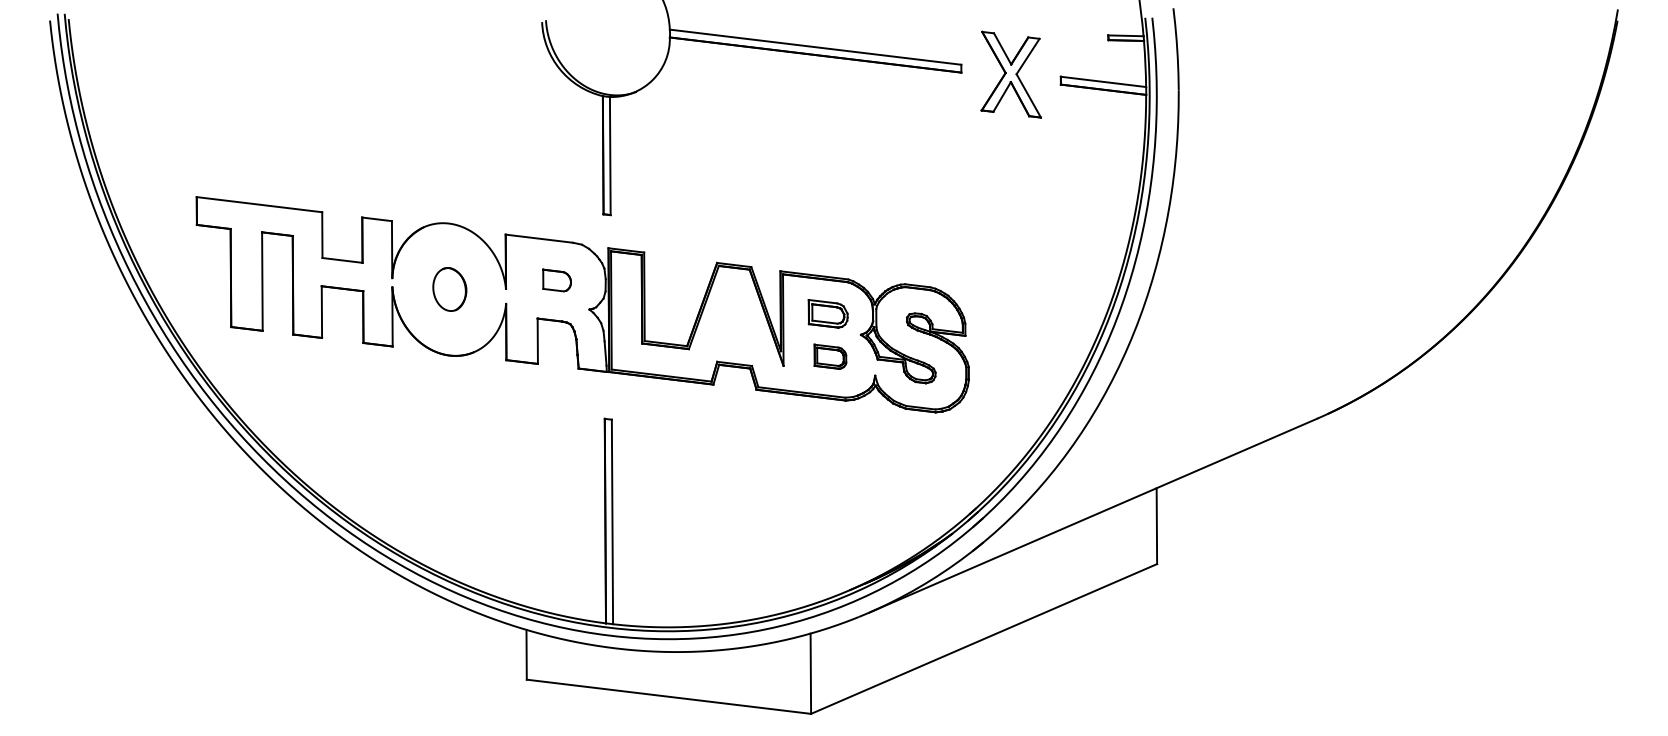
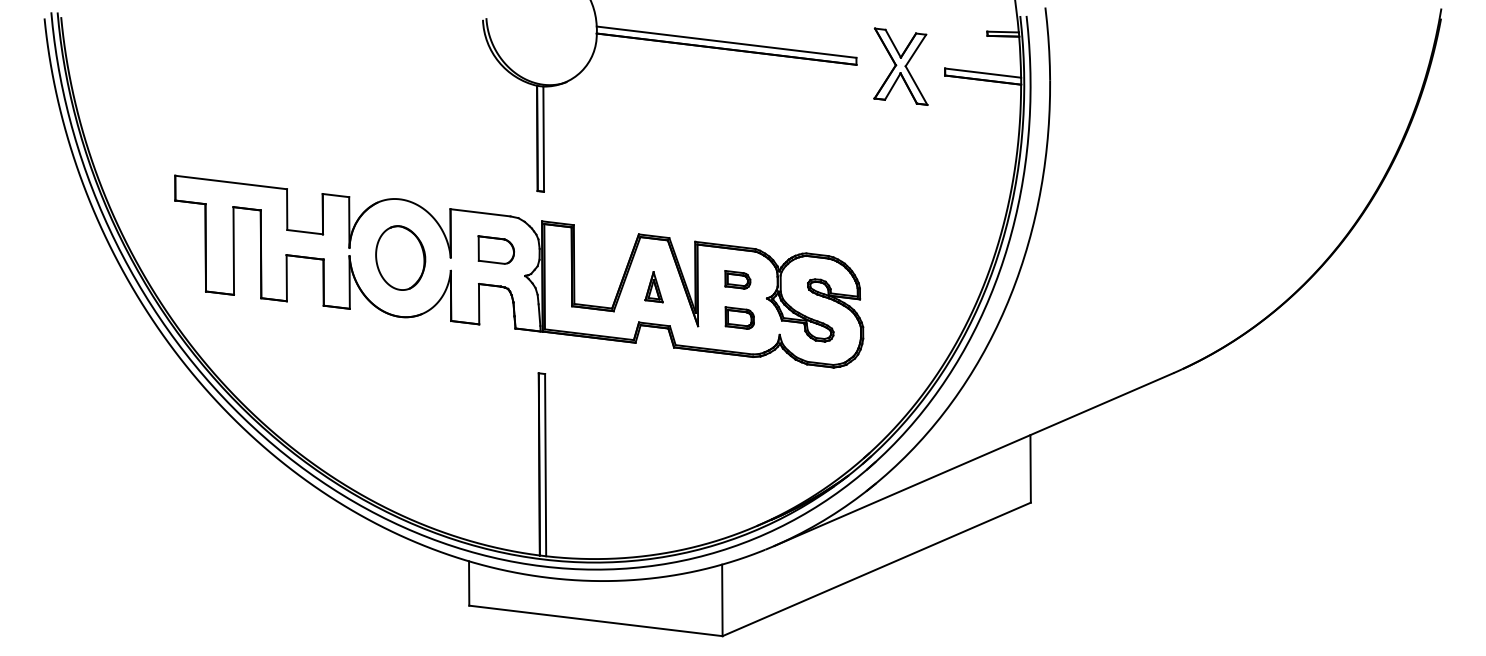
part: (556, 280) -> (495, 250), size x1.43
part: (449, 289) -> (400, 258), size x1.67
part: (828, 313) -> (738, 279), size x0.71
part: (733, 322) -> (653, 287), added

